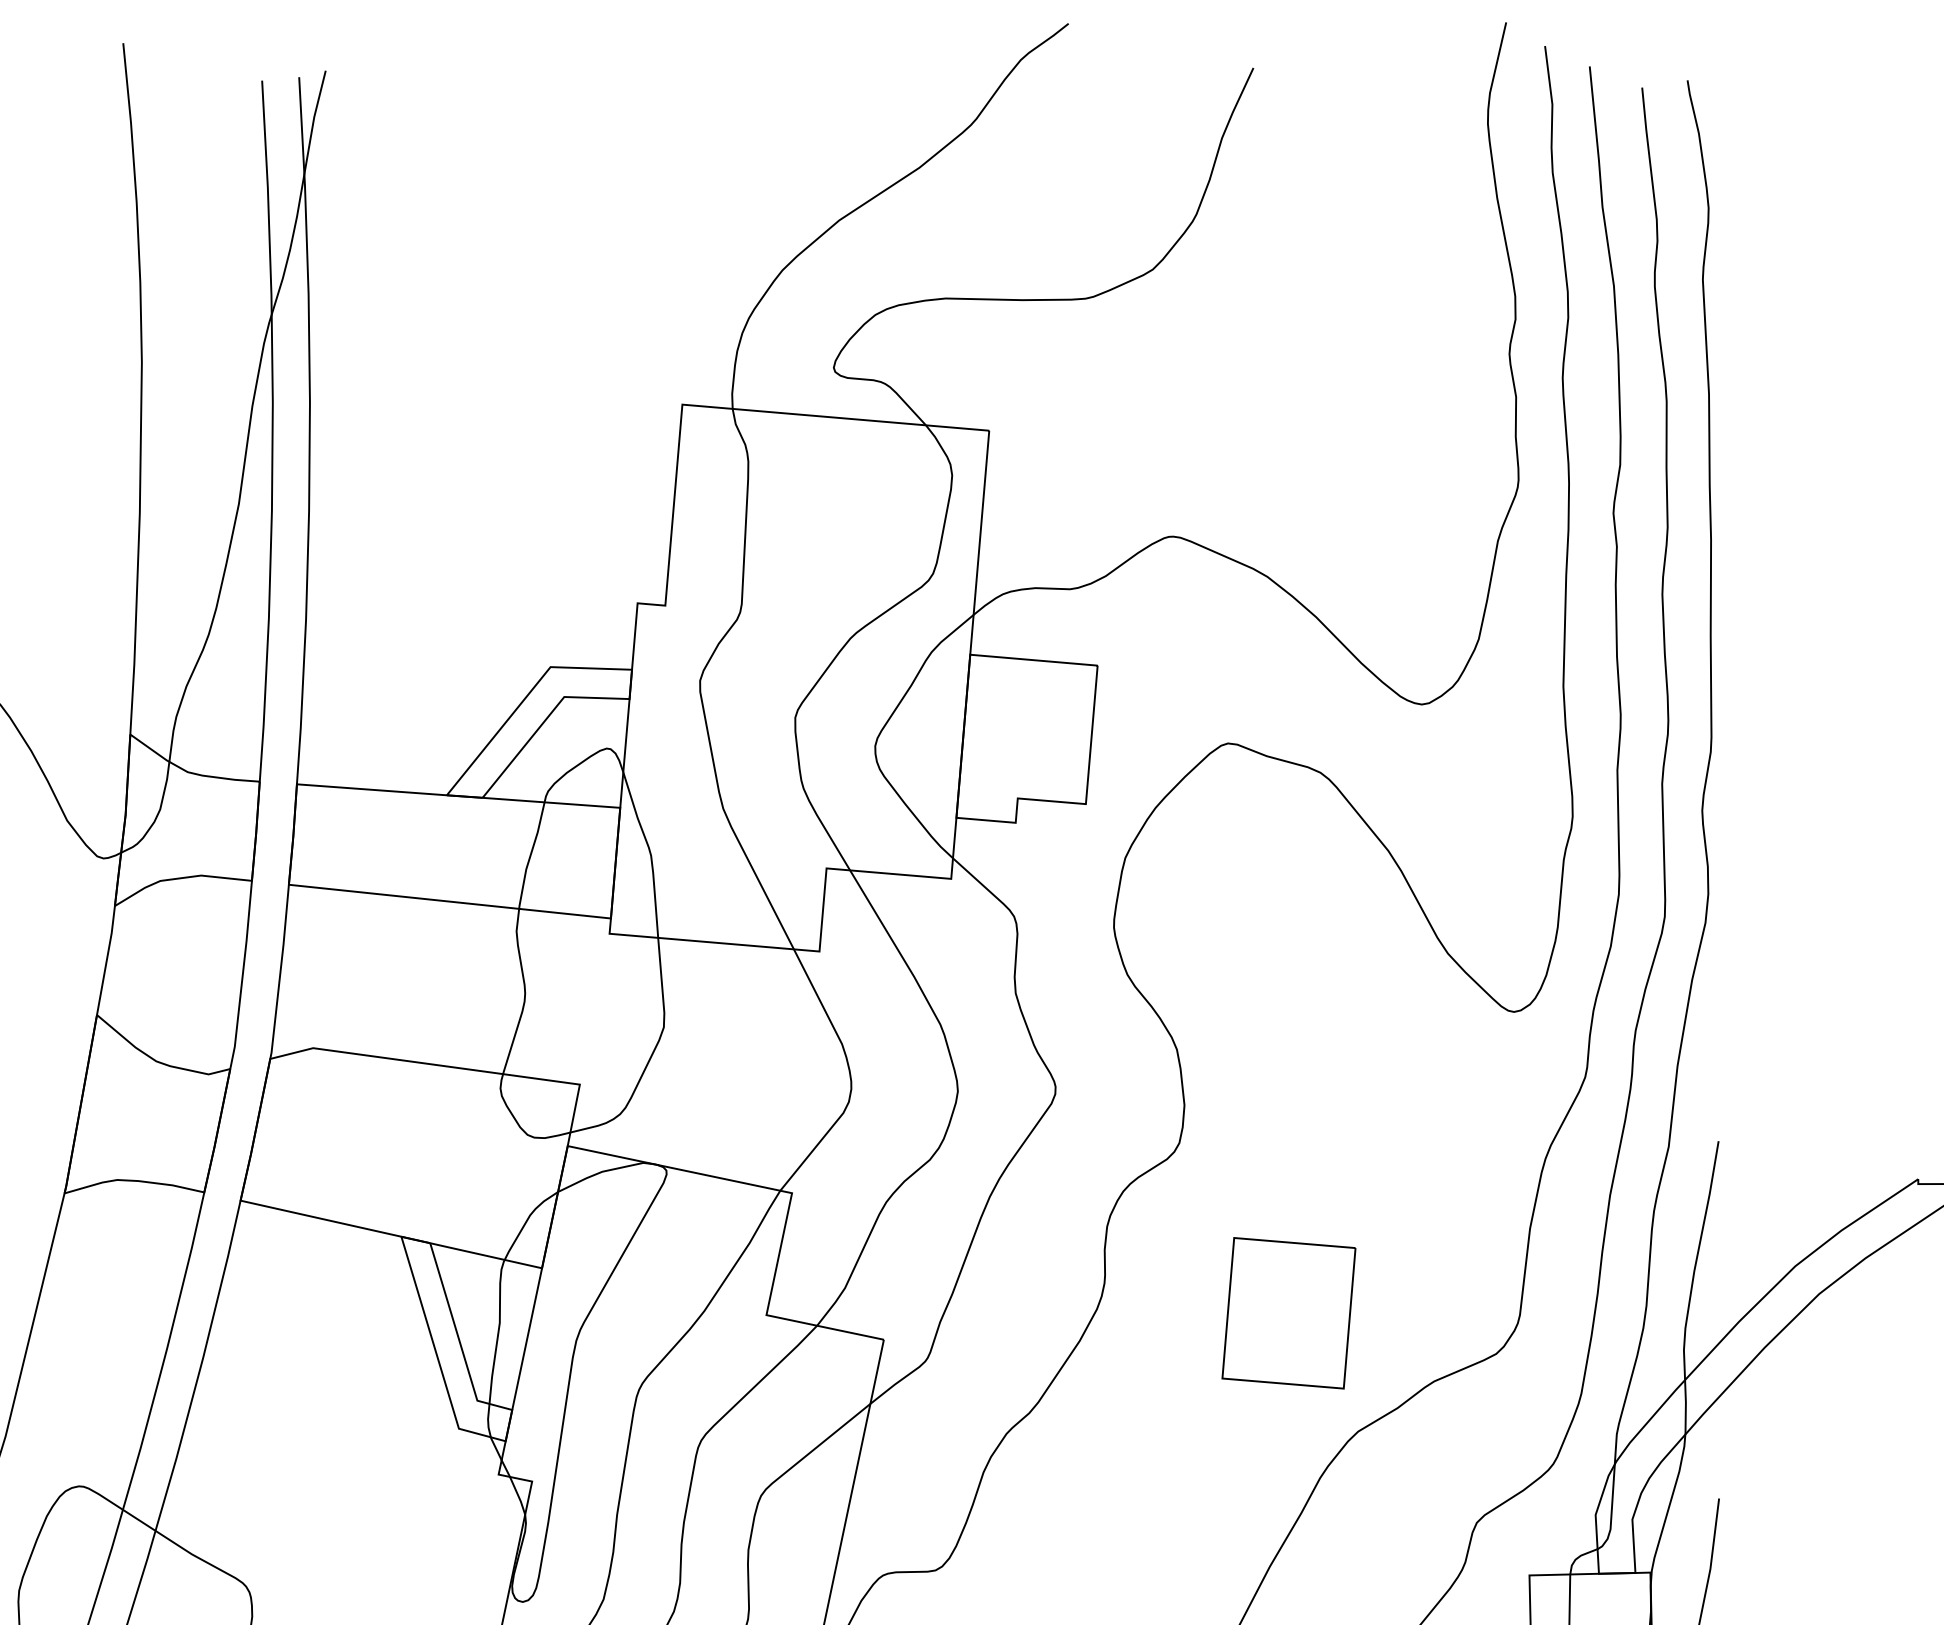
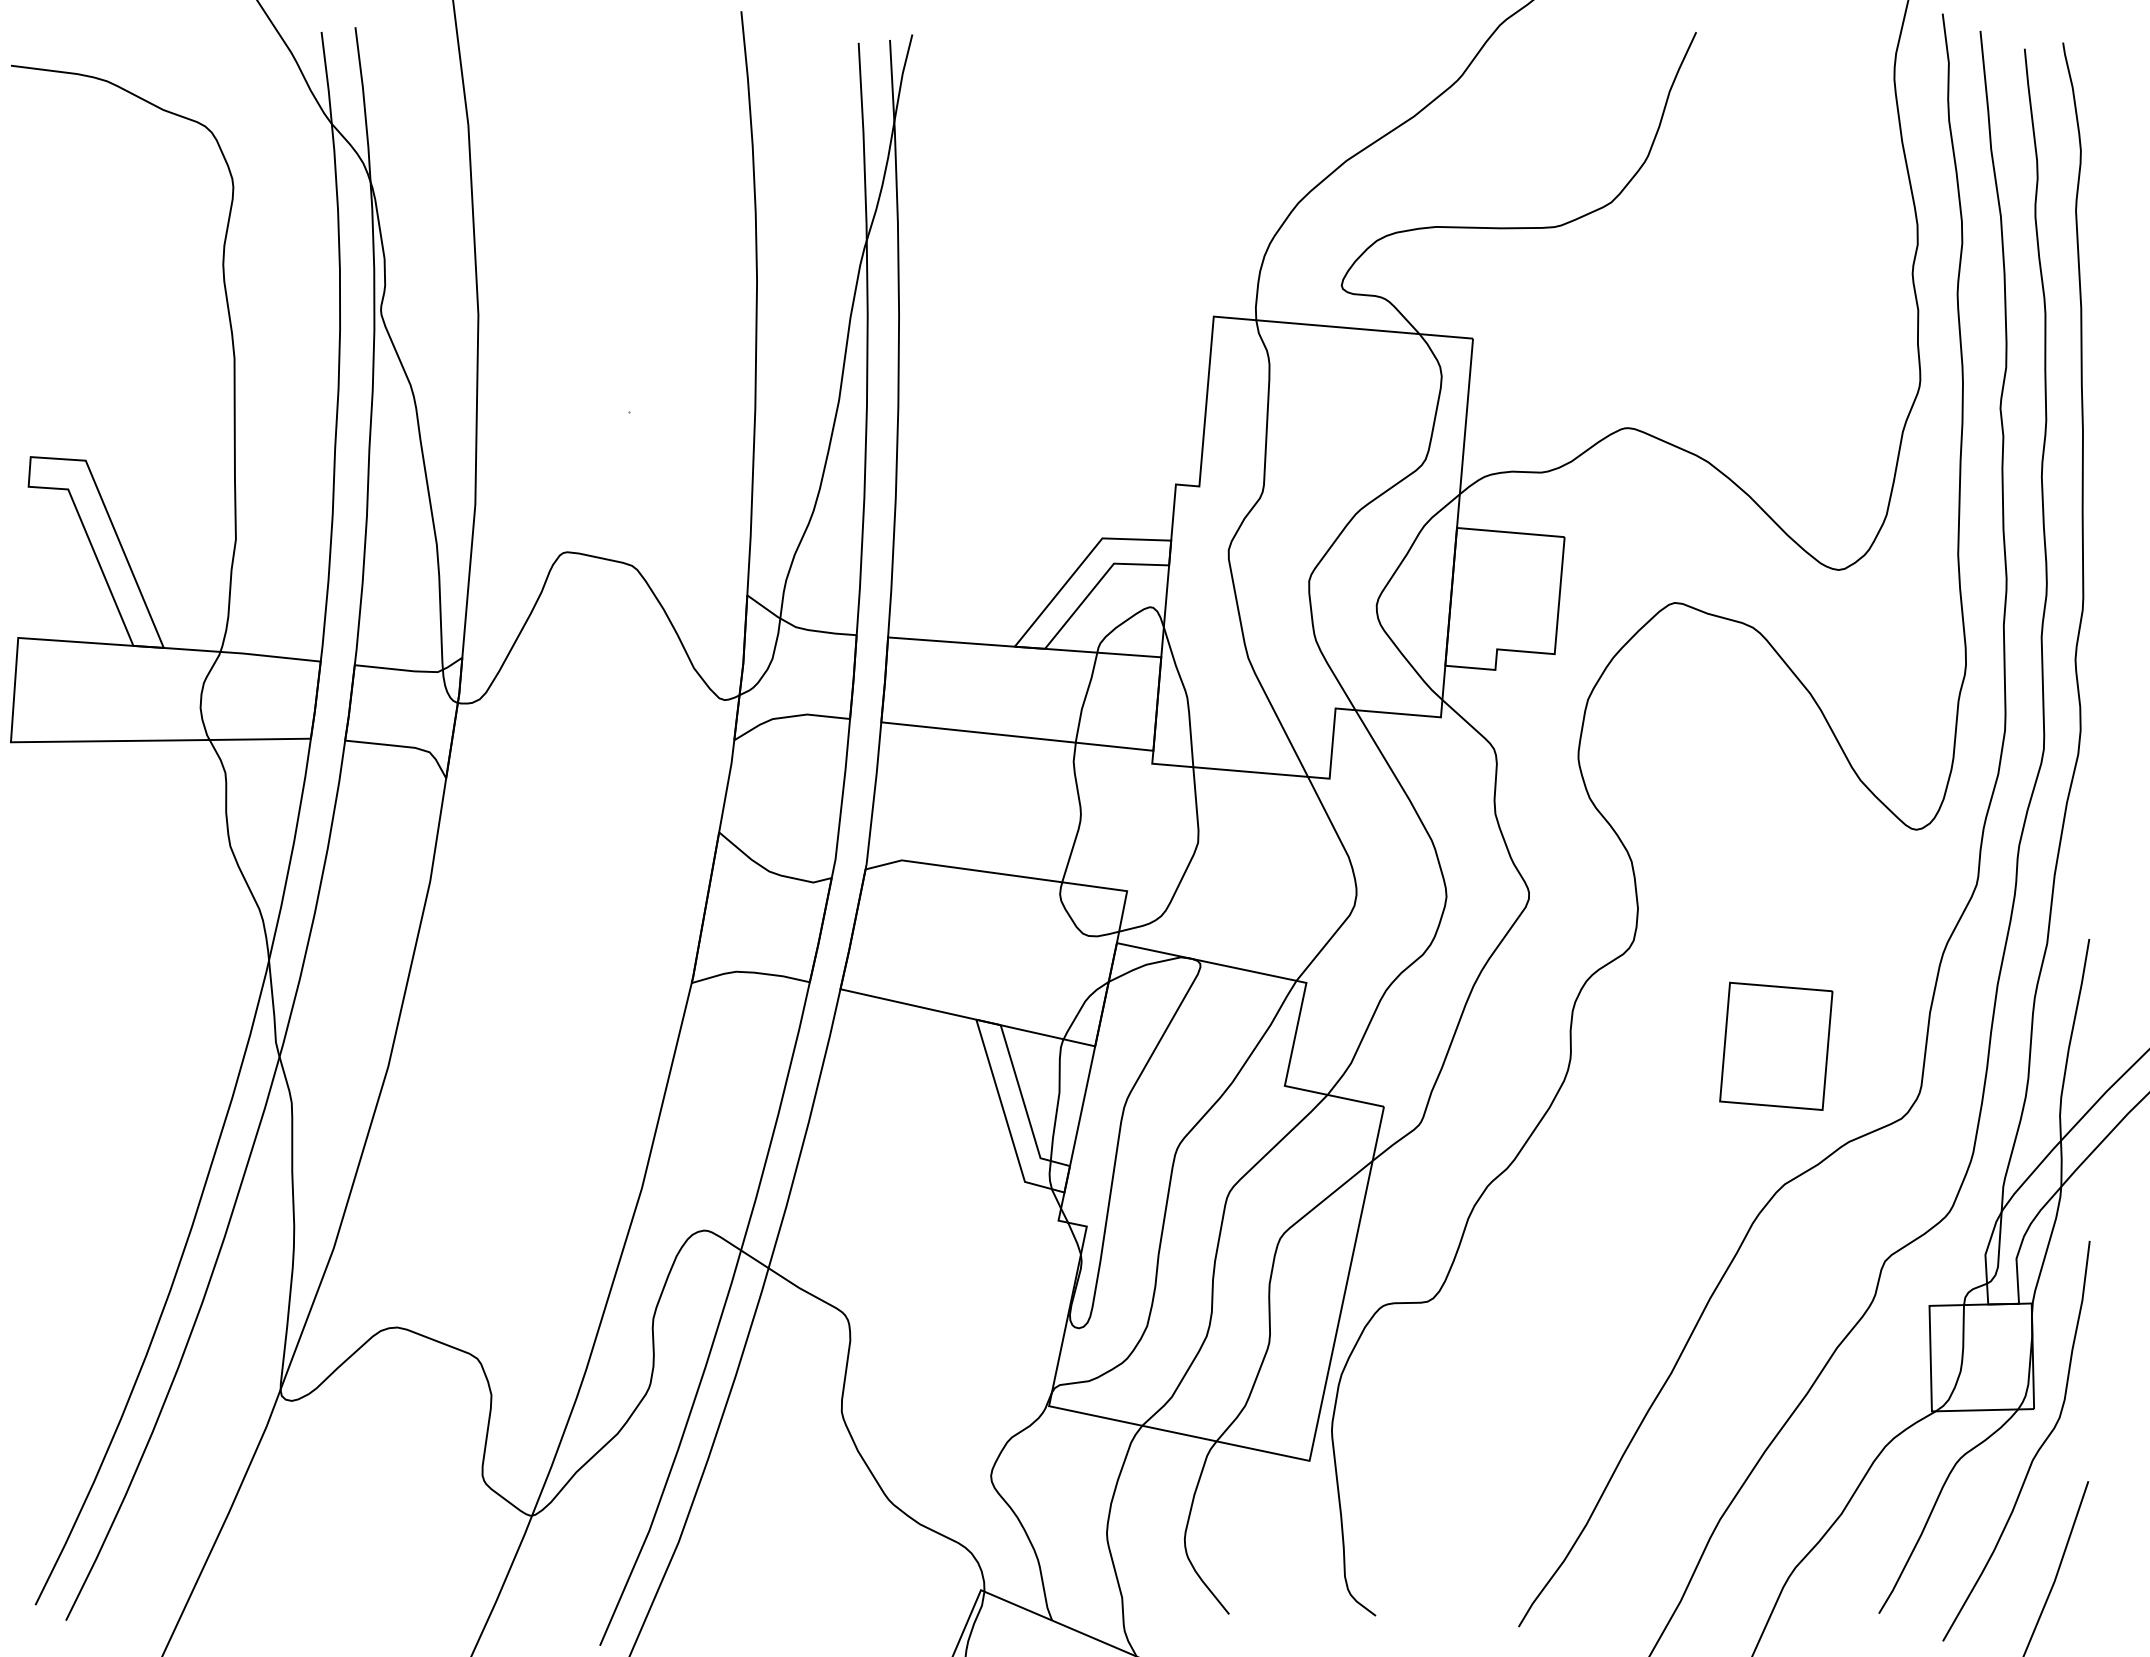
part: (1289, 1312) -> (1776, 1045), moved

